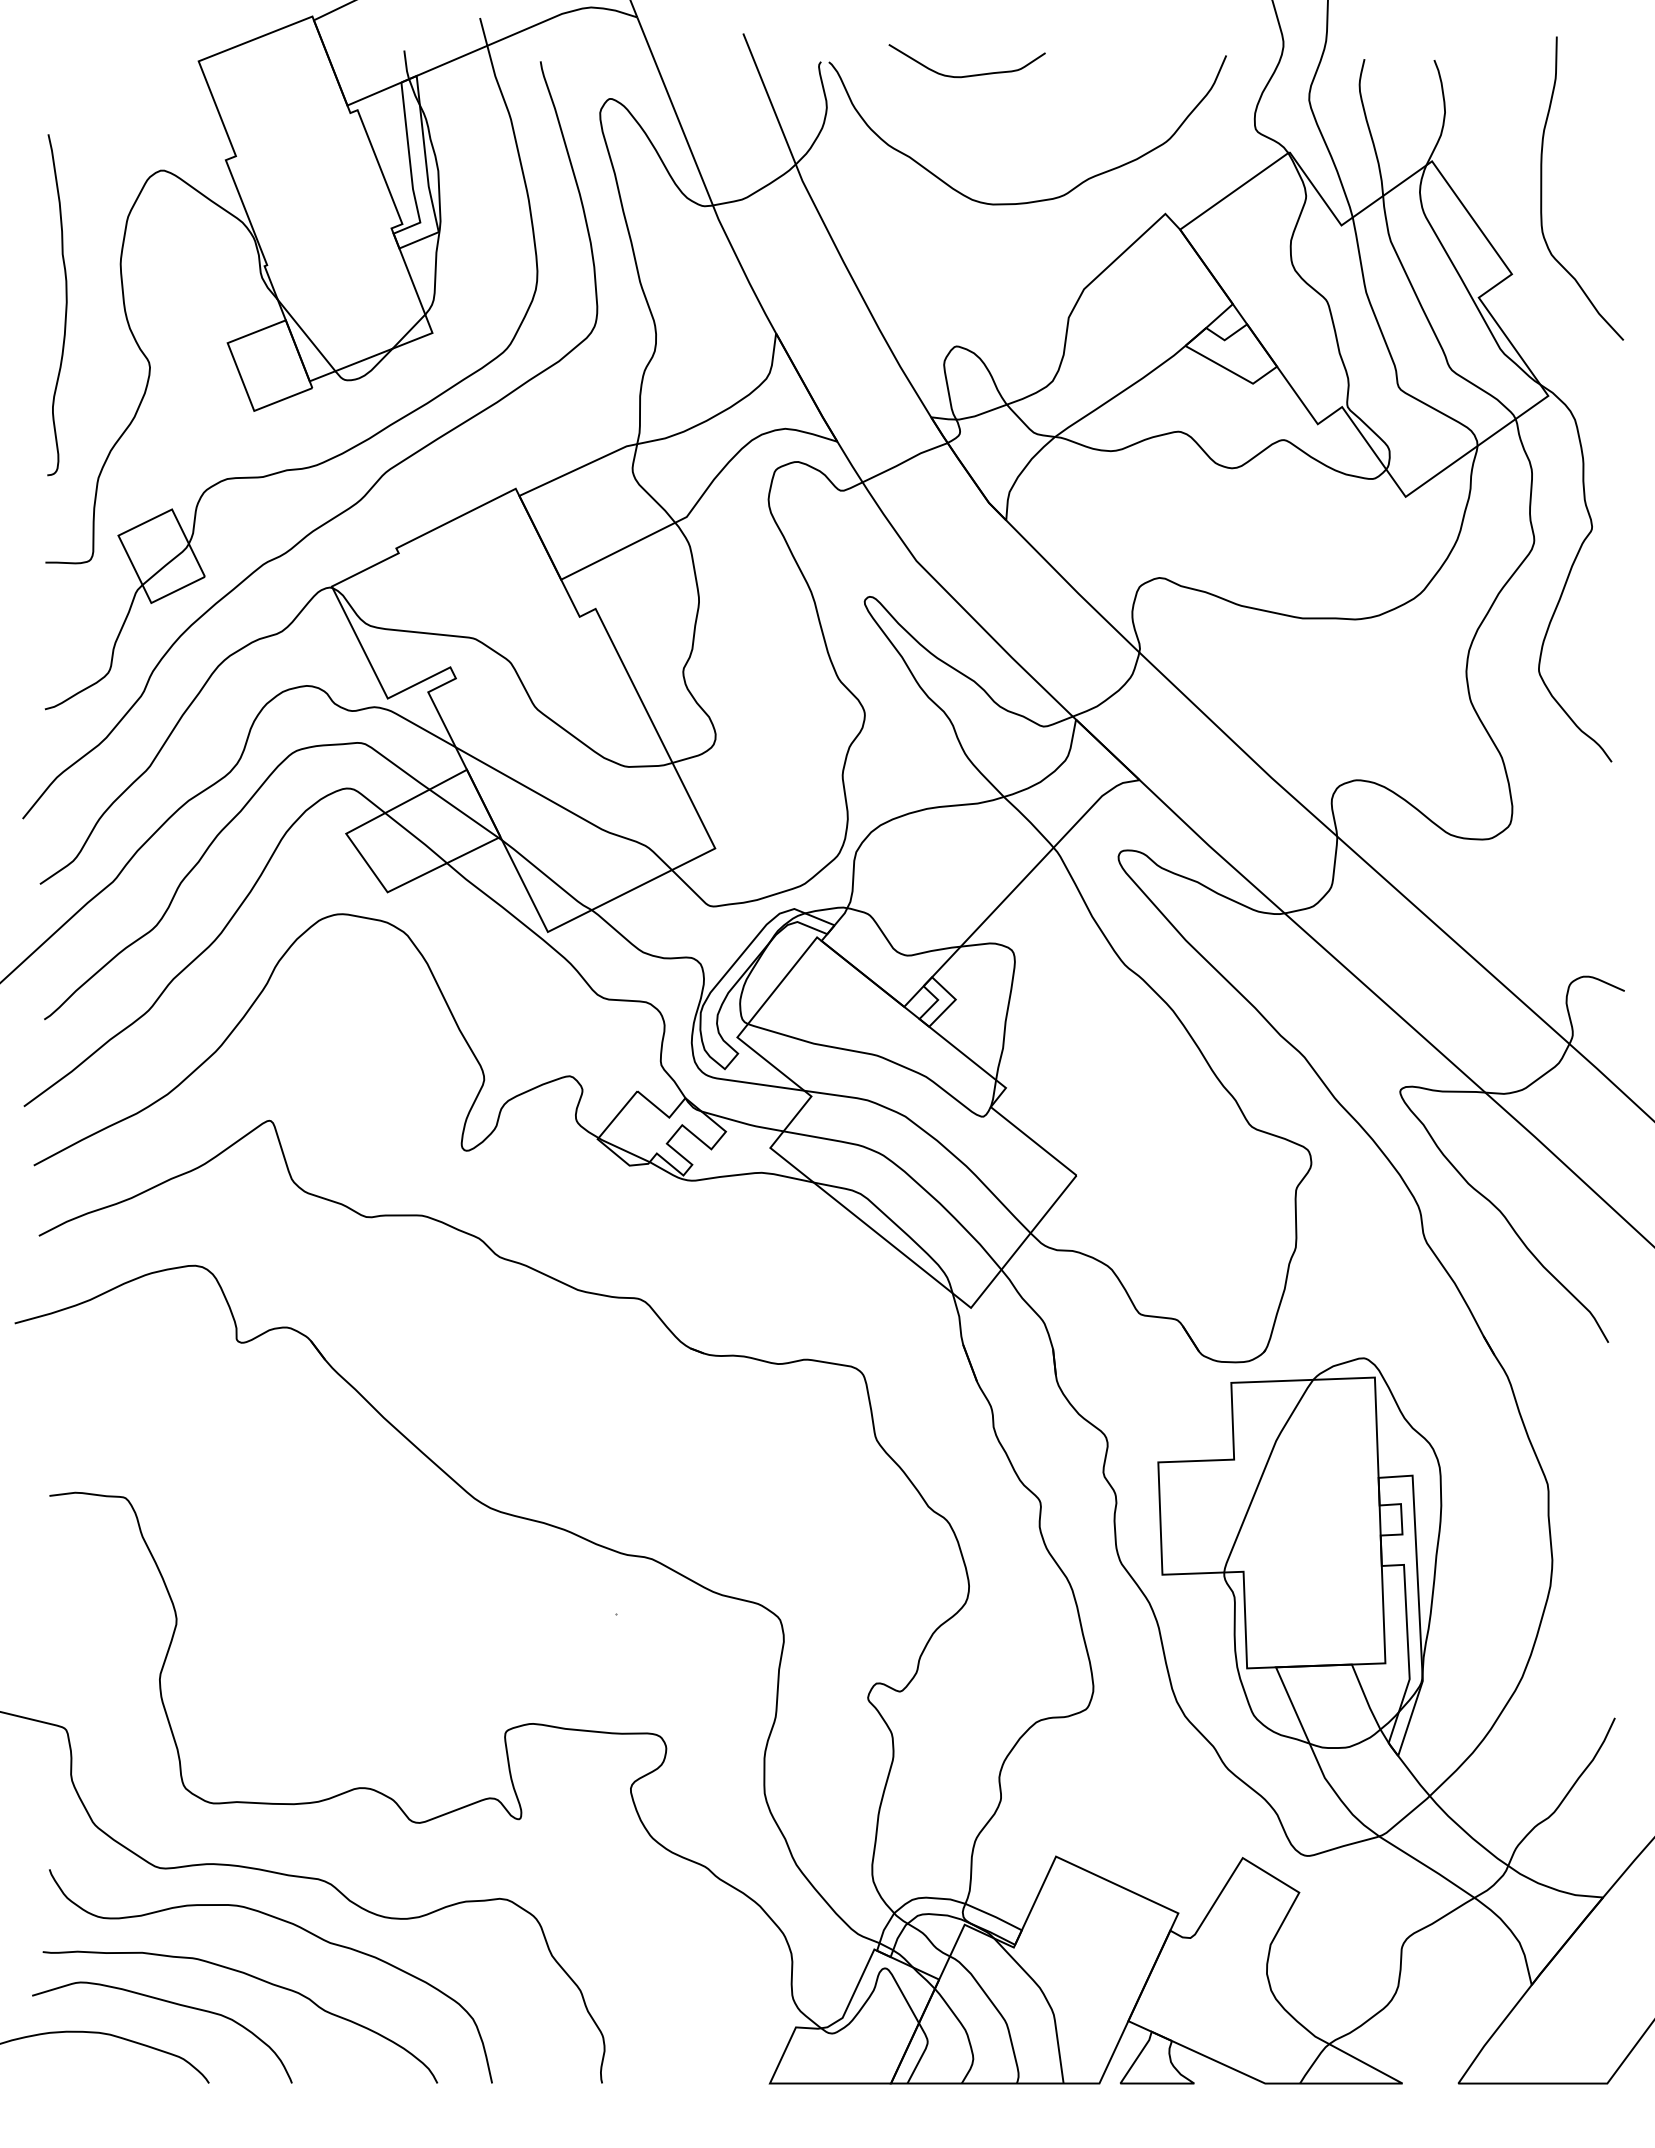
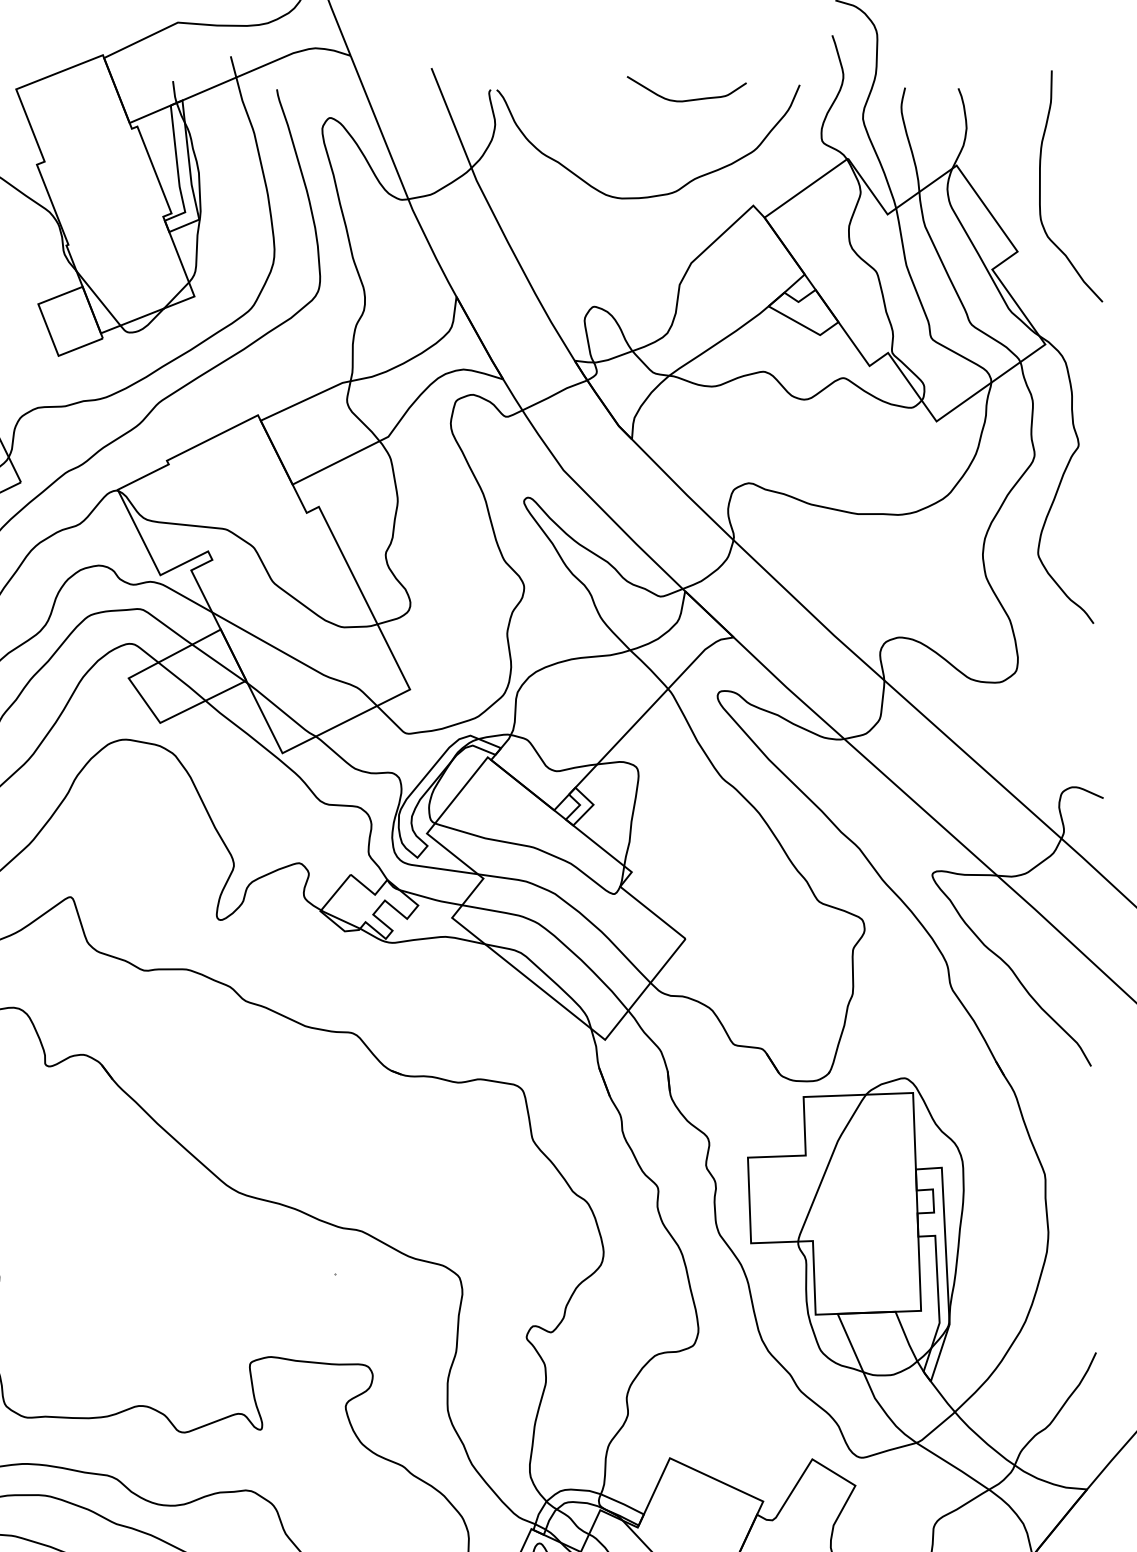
curve: (966, 75) -> (686, 100), moved

